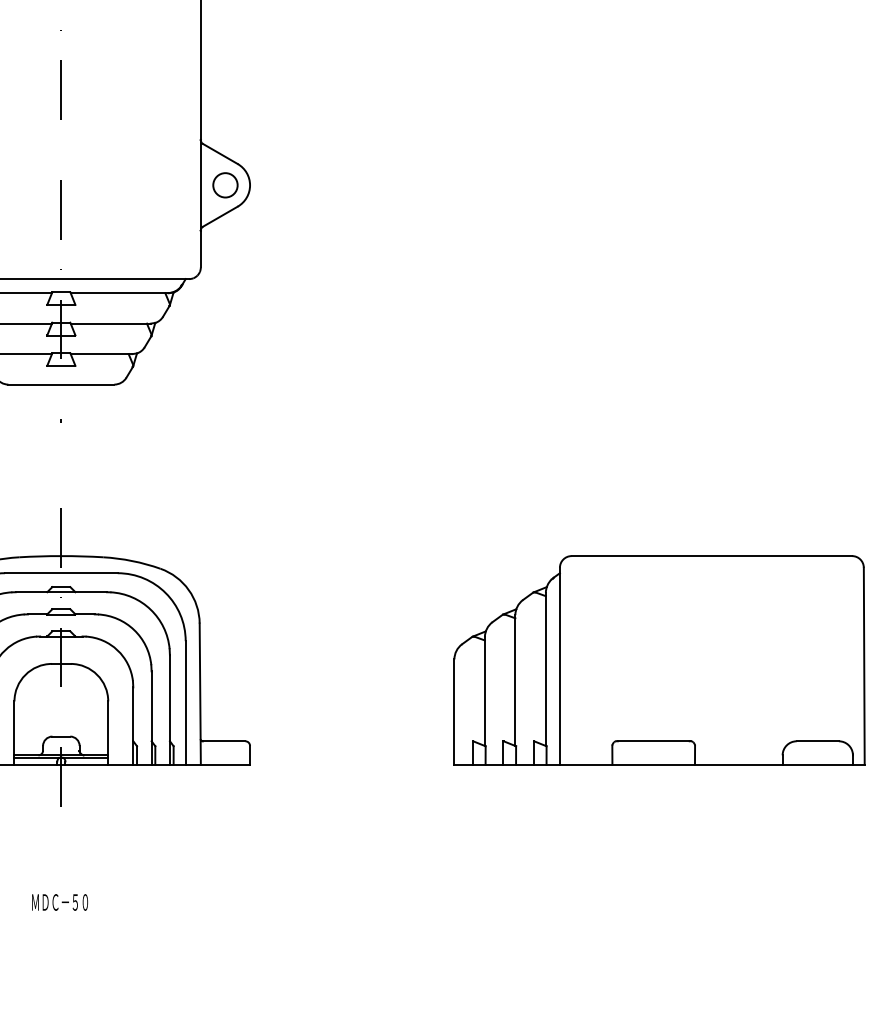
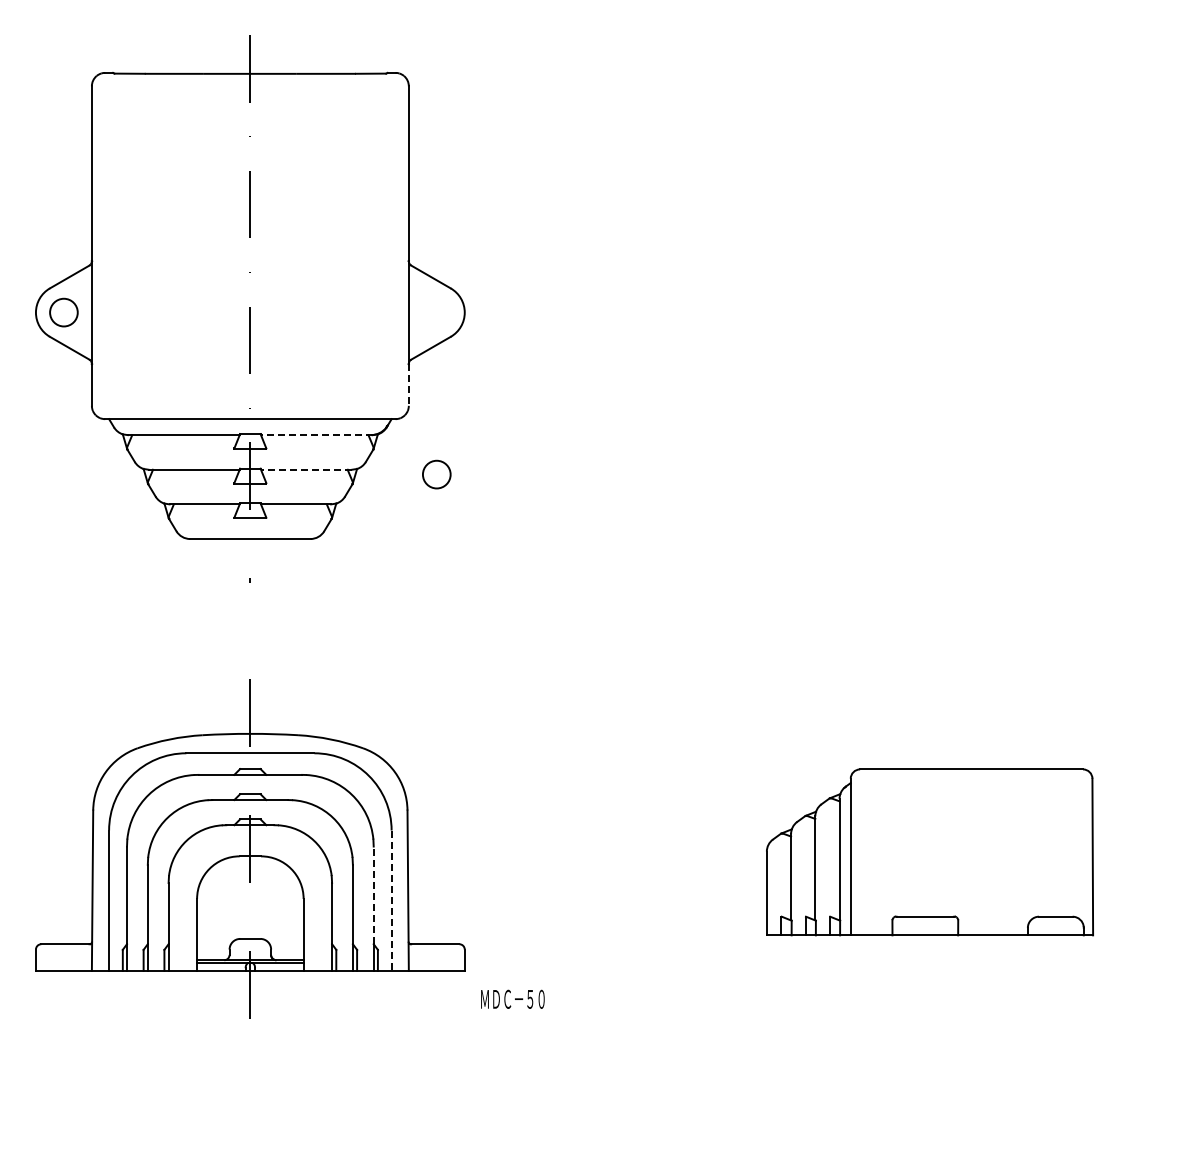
circle: (225, 185) -> (436, 474), moved
line: (200, 248) -> (408, 384), solid -> dashed
line: (119, 293) -> (316, 435), solid -> dashed
line: (110, 323) -> (306, 469), solid -> dashed
part: (659, 660) -> (929, 852), size x0.7
line: (169, 698) -> (373, 895), solid -> dashed
line: (185, 703) -> (391, 901), solid -> dashed
text: (59, 901) -> (512, 998), moved

